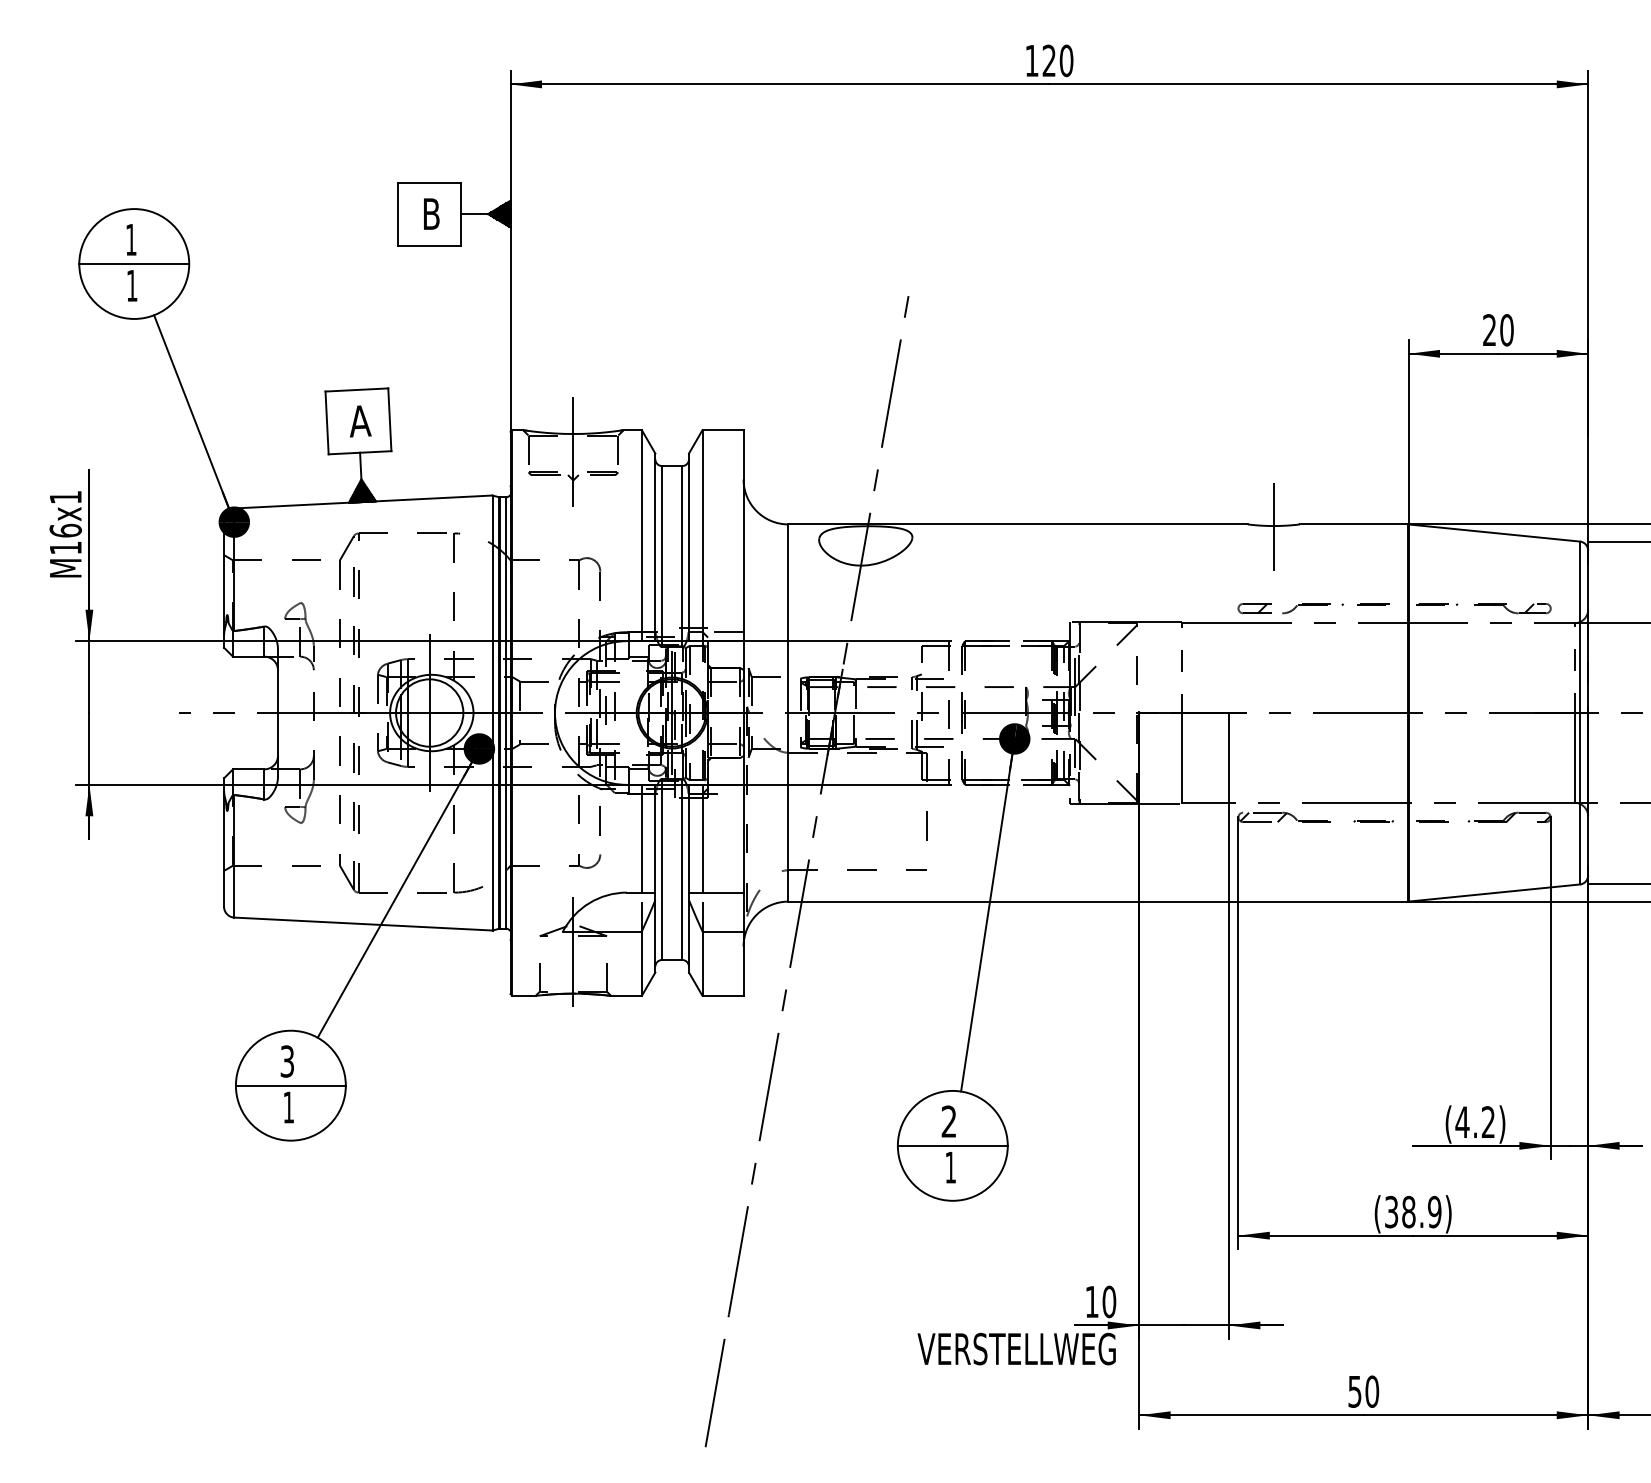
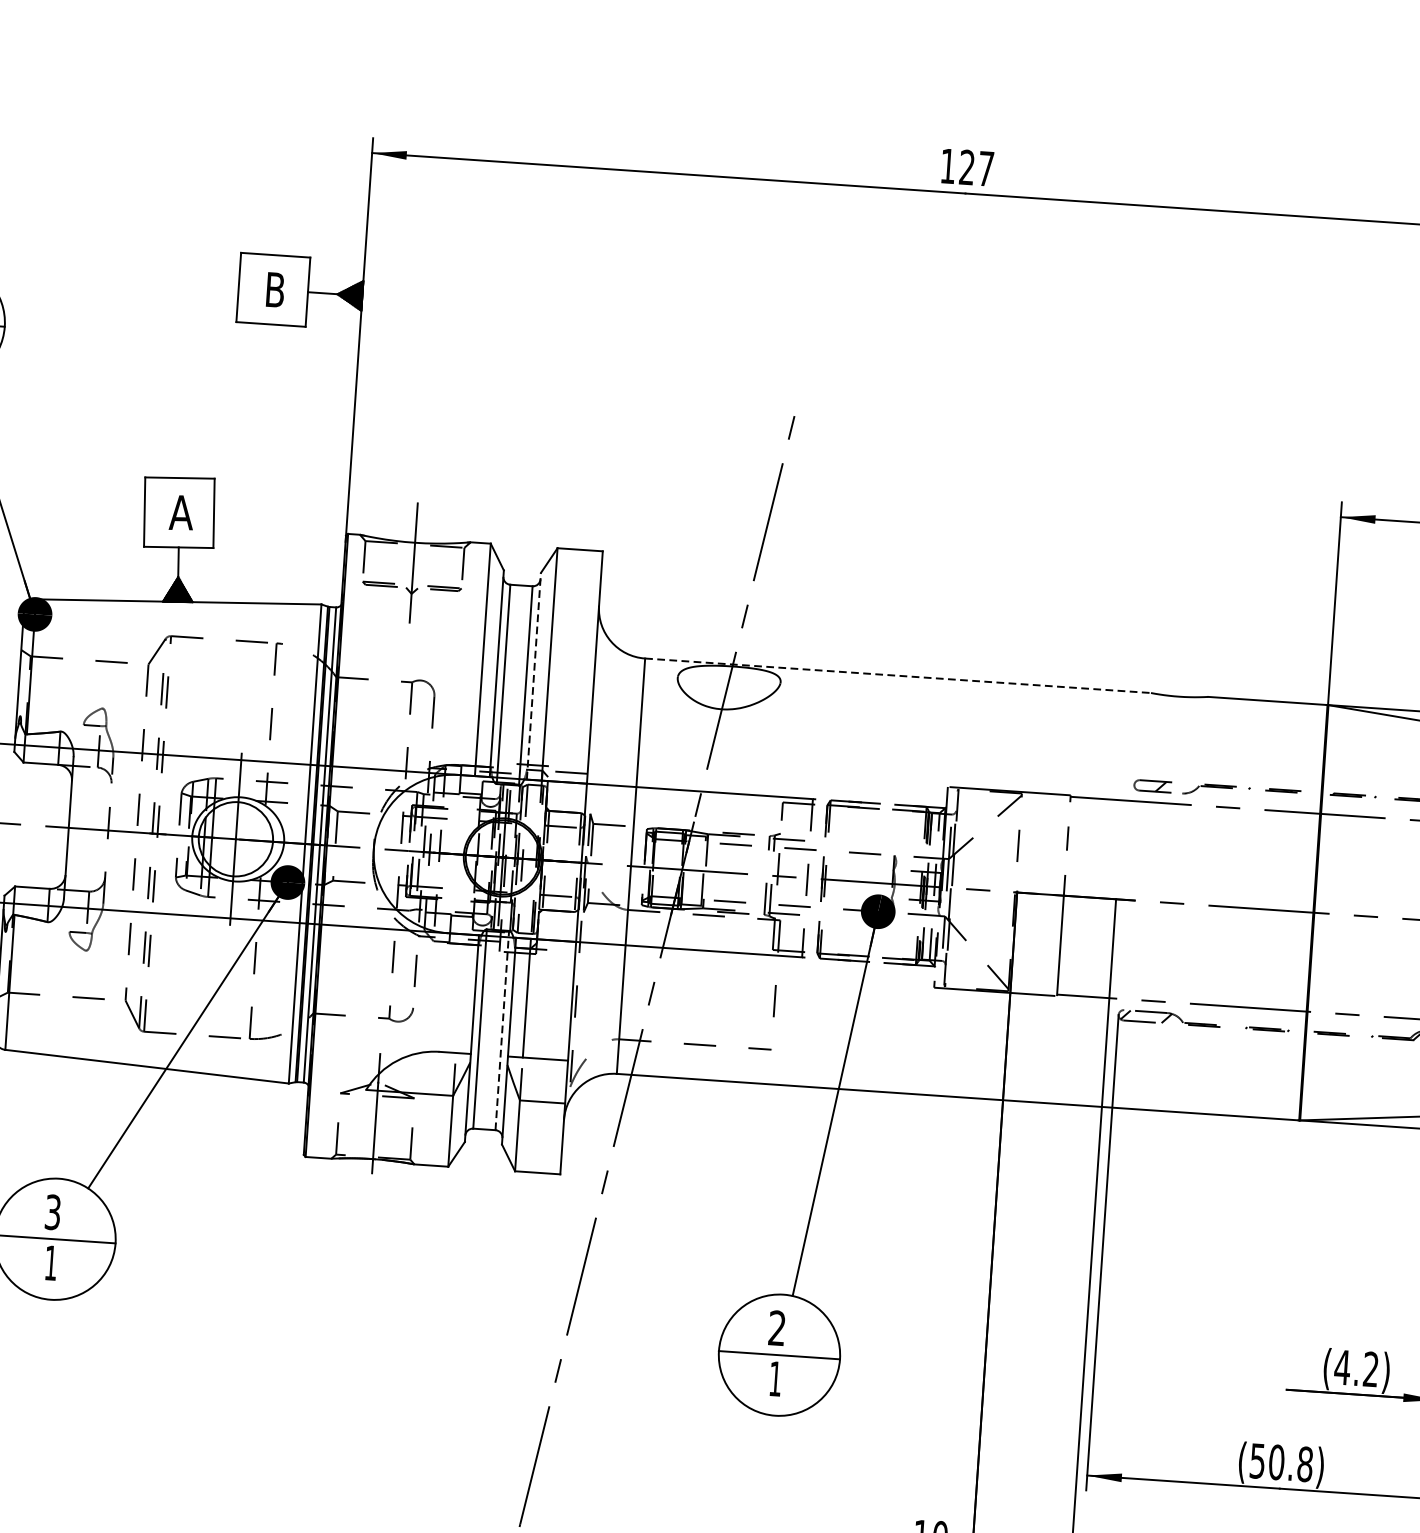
text: (1066, 60) -> (986, 168), 120 -> 127
line: (1018, 524) -> (898, 675), solid -> dashed
line: (1273, 527) -> (1179, 698), removed
line: (689, 547) -> (534, 676), solid -> dashed
line: (641, 838) -> (459, 993), removed
line: (682, 869) -> (502, 1030), solid -> dashed
text: (1413, 1211) -> (1281, 1462), (38.9) -> (50.8)

